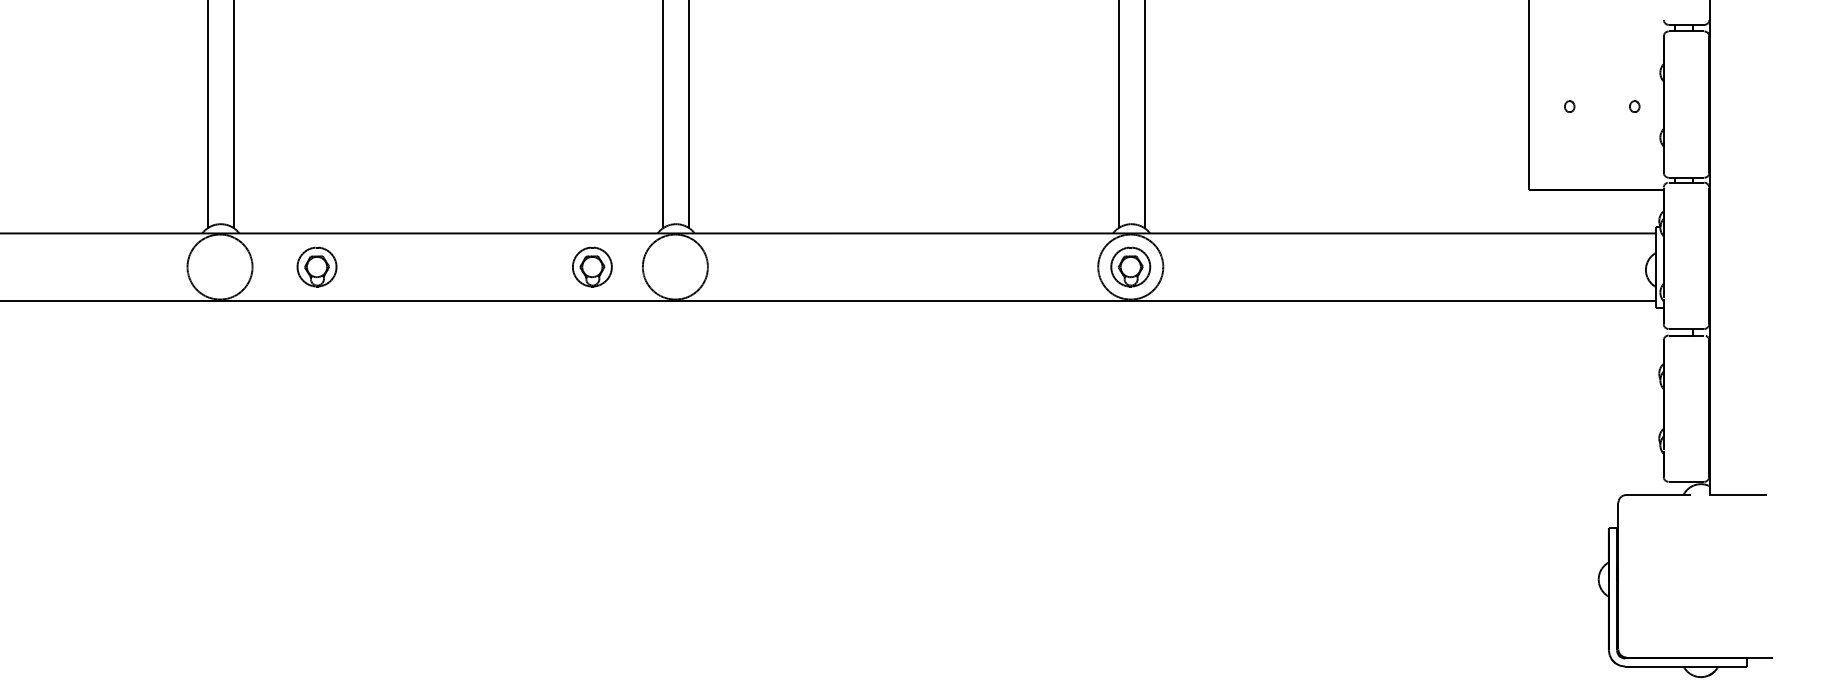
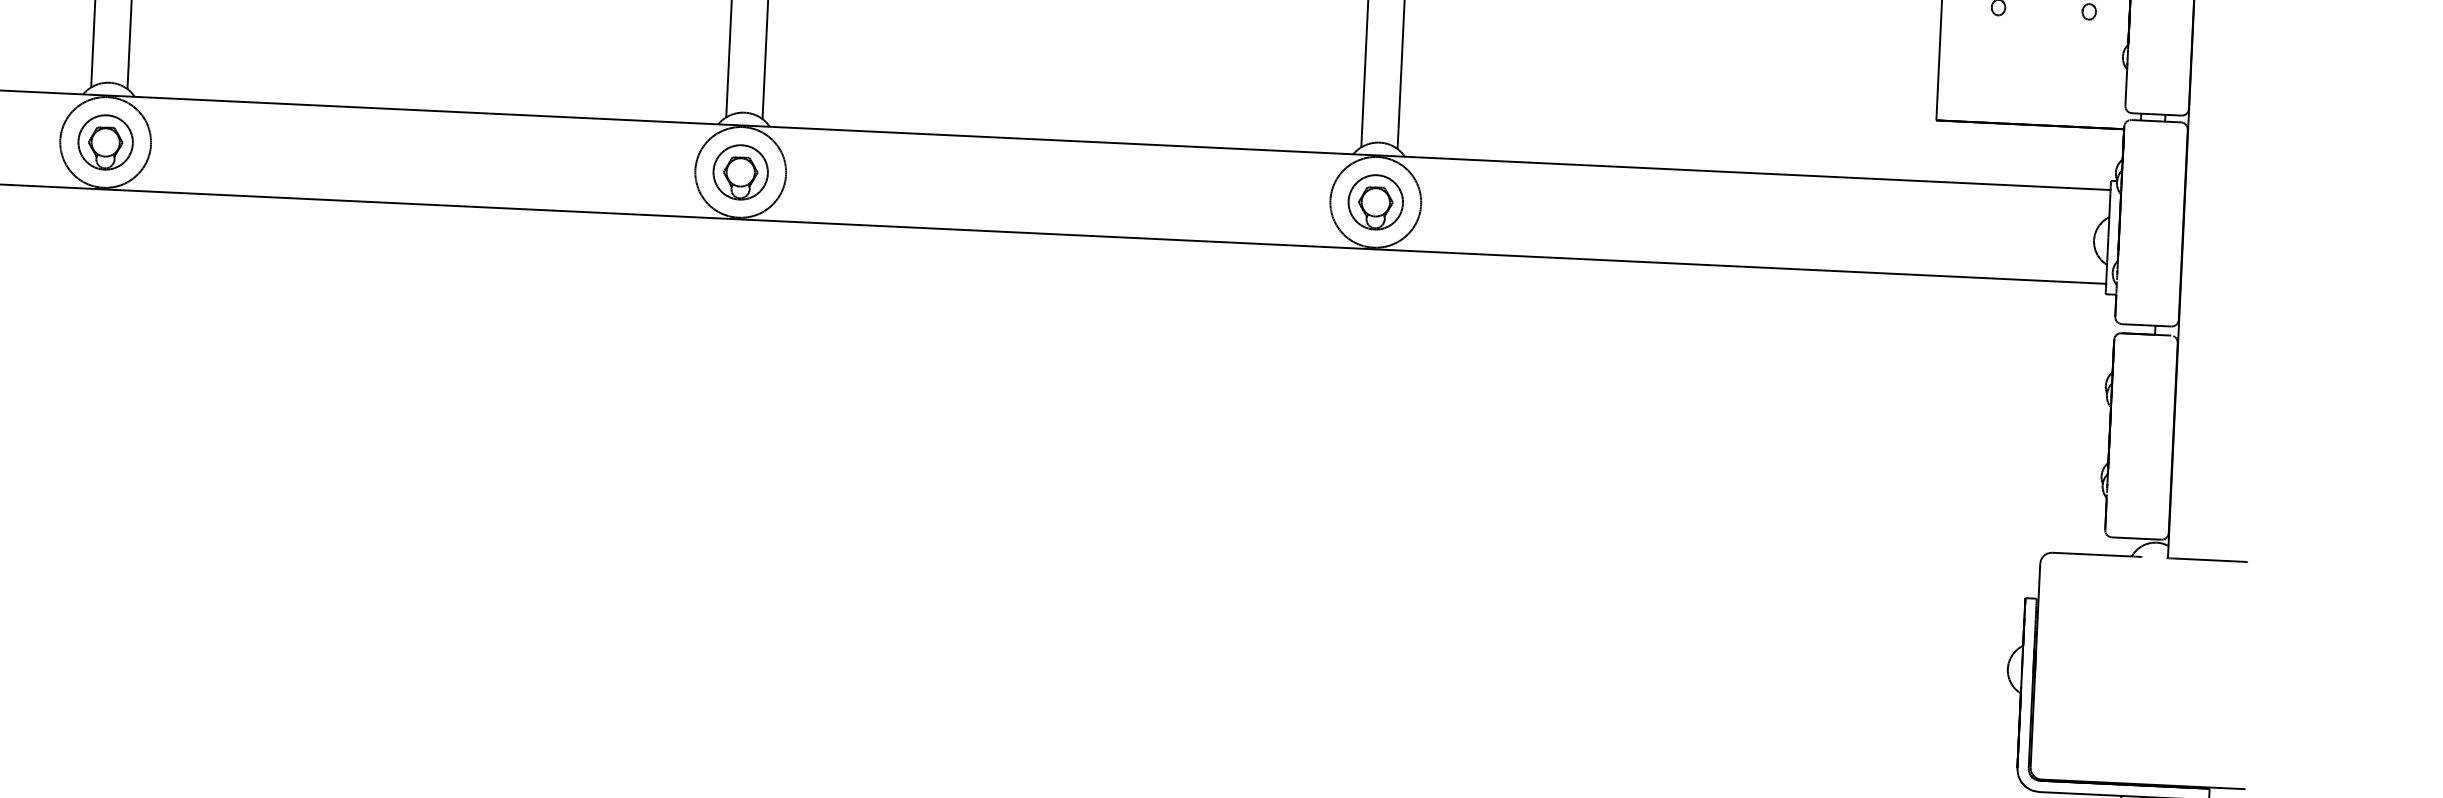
part: (316, 266) -> (104, 141), moved
part: (592, 266) -> (740, 171), moved

